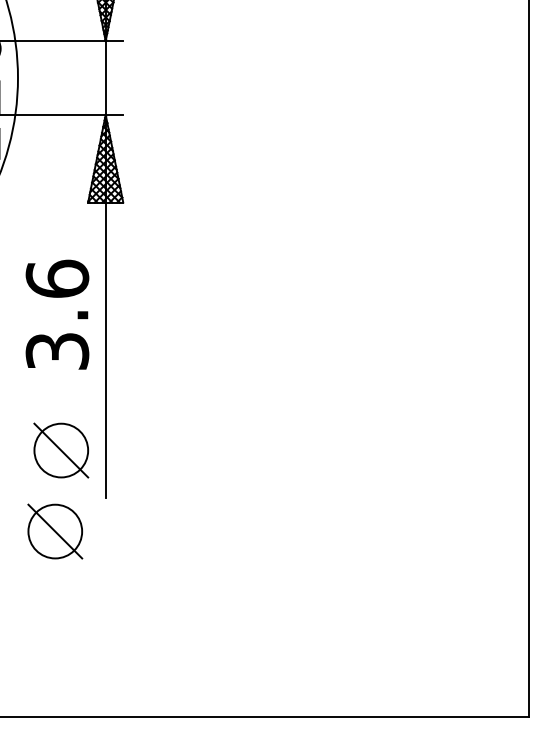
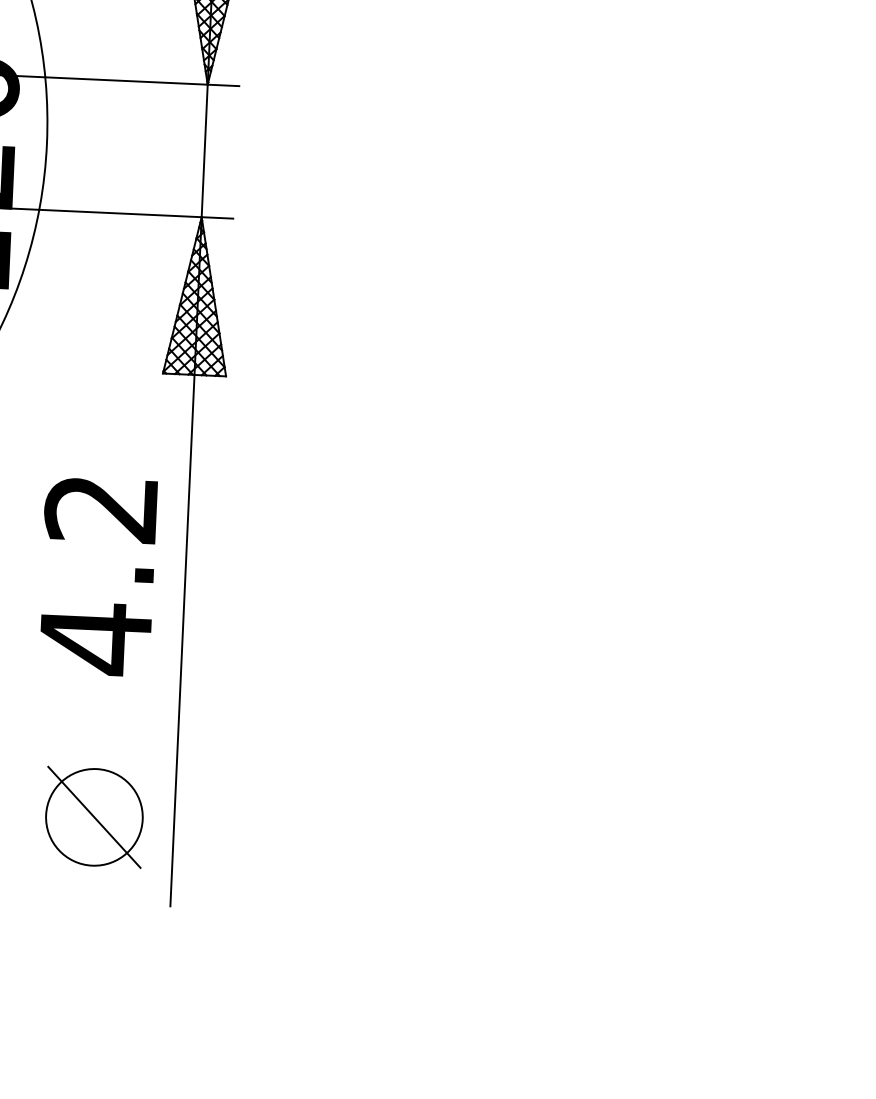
text: (57, 315) -> (98, 574), 3.6 -> 4.2
part: (55, 531) -> (77, 962), removed

